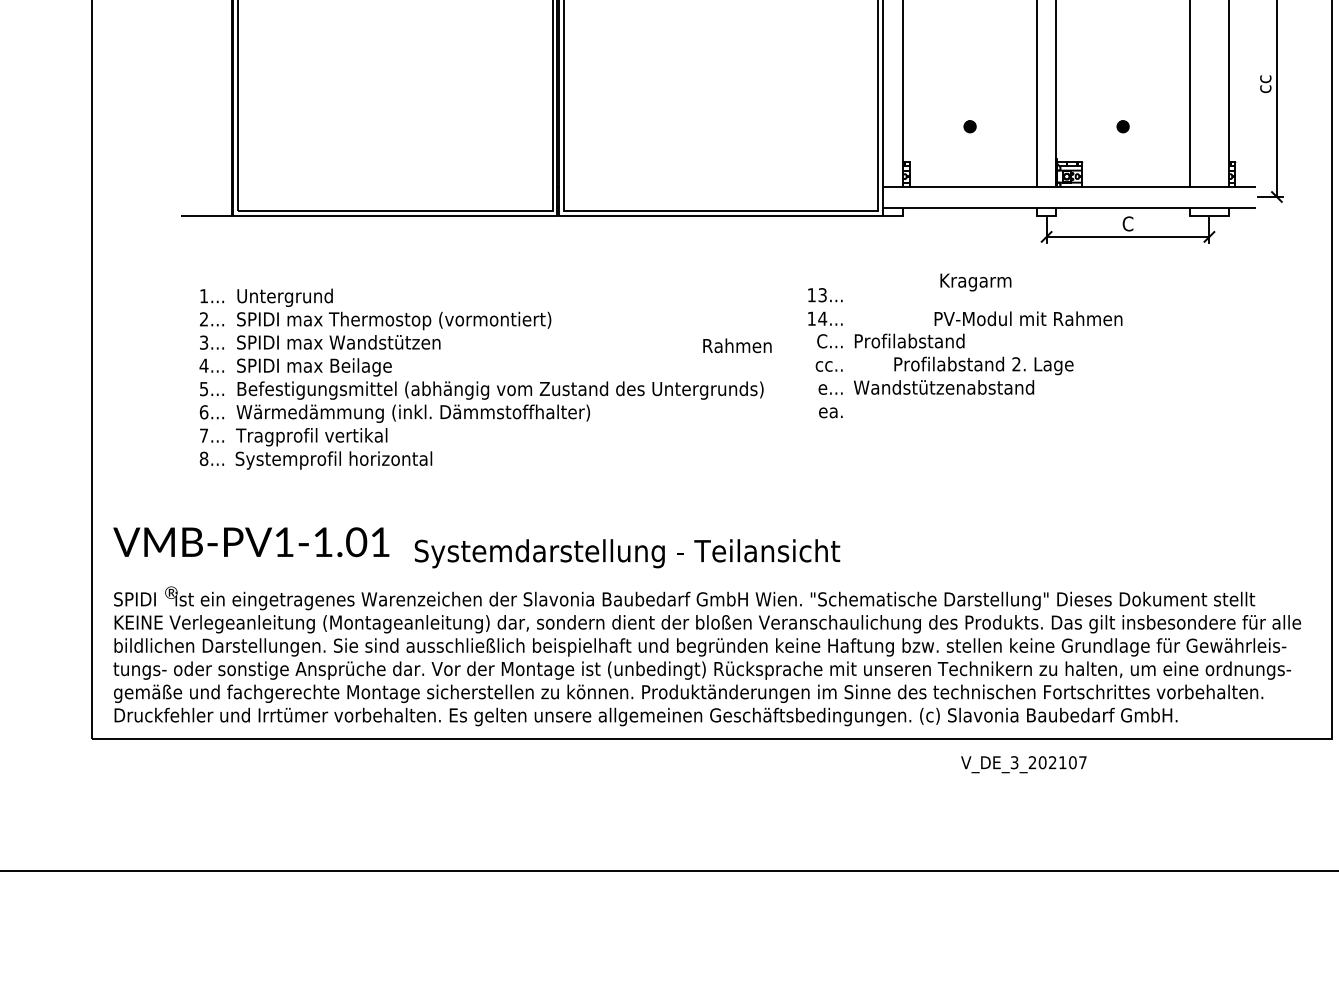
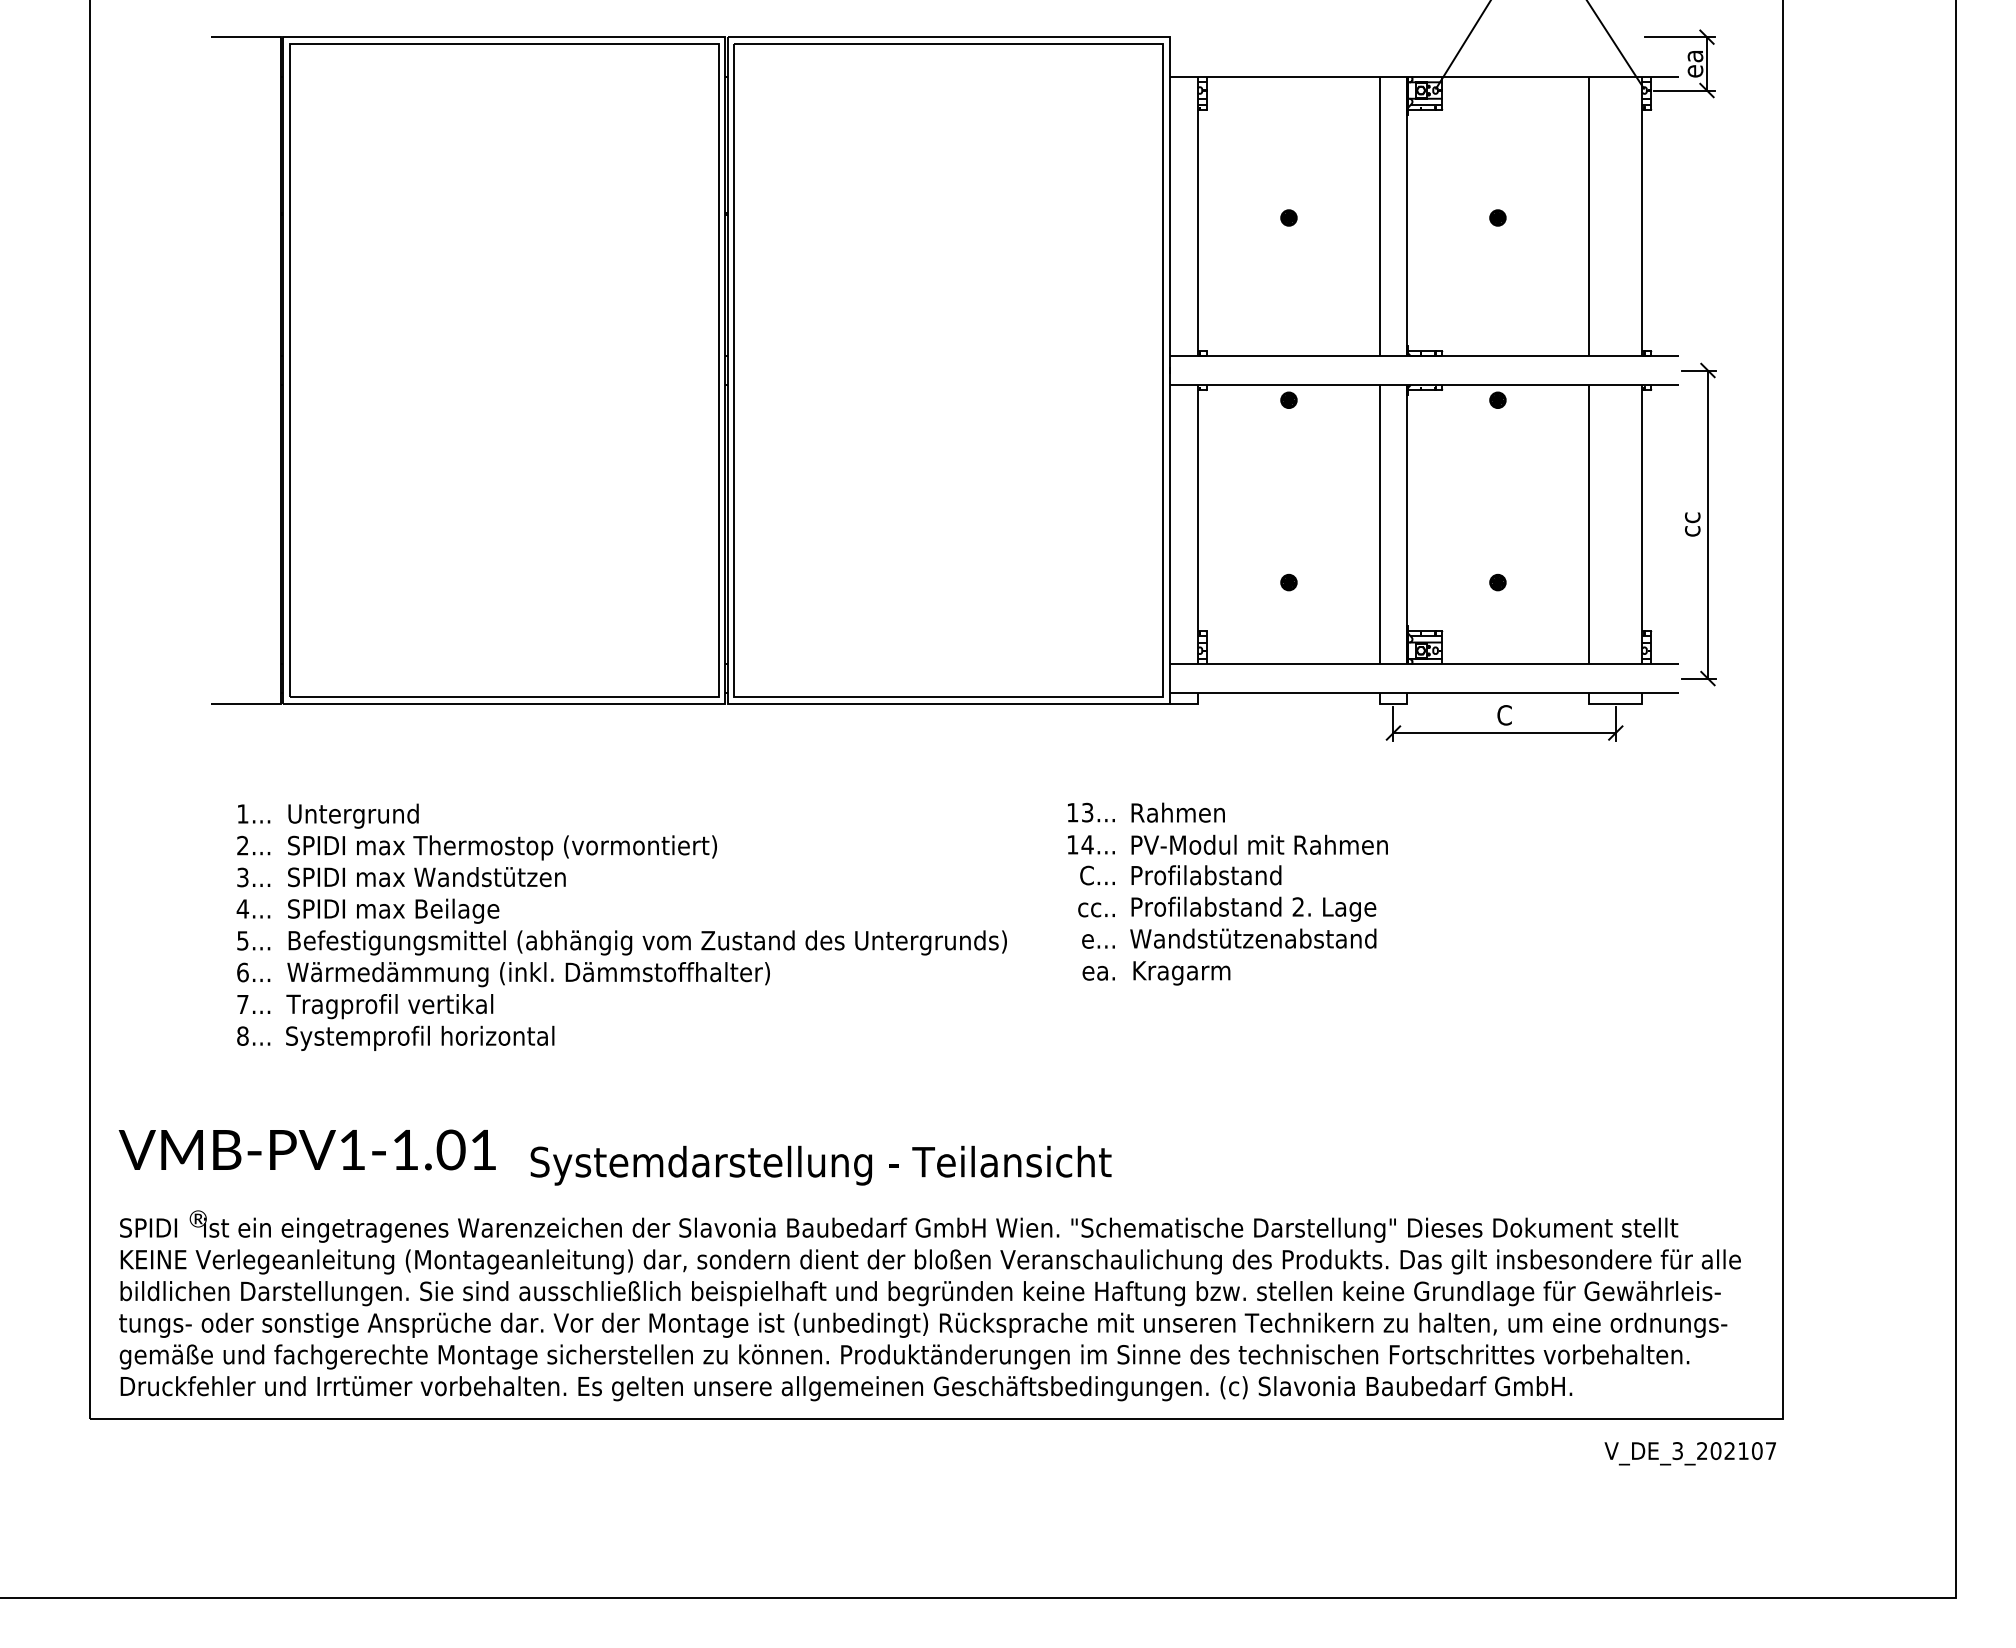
text: (975, 282) -> (1181, 973), moved
text: (1028, 318) -> (1259, 844), moved
text: (736, 345) -> (1177, 812), moved
text: (983, 365) -> (1253, 908), moved
text: (1023, 764) -> (1689, 1453), moved

